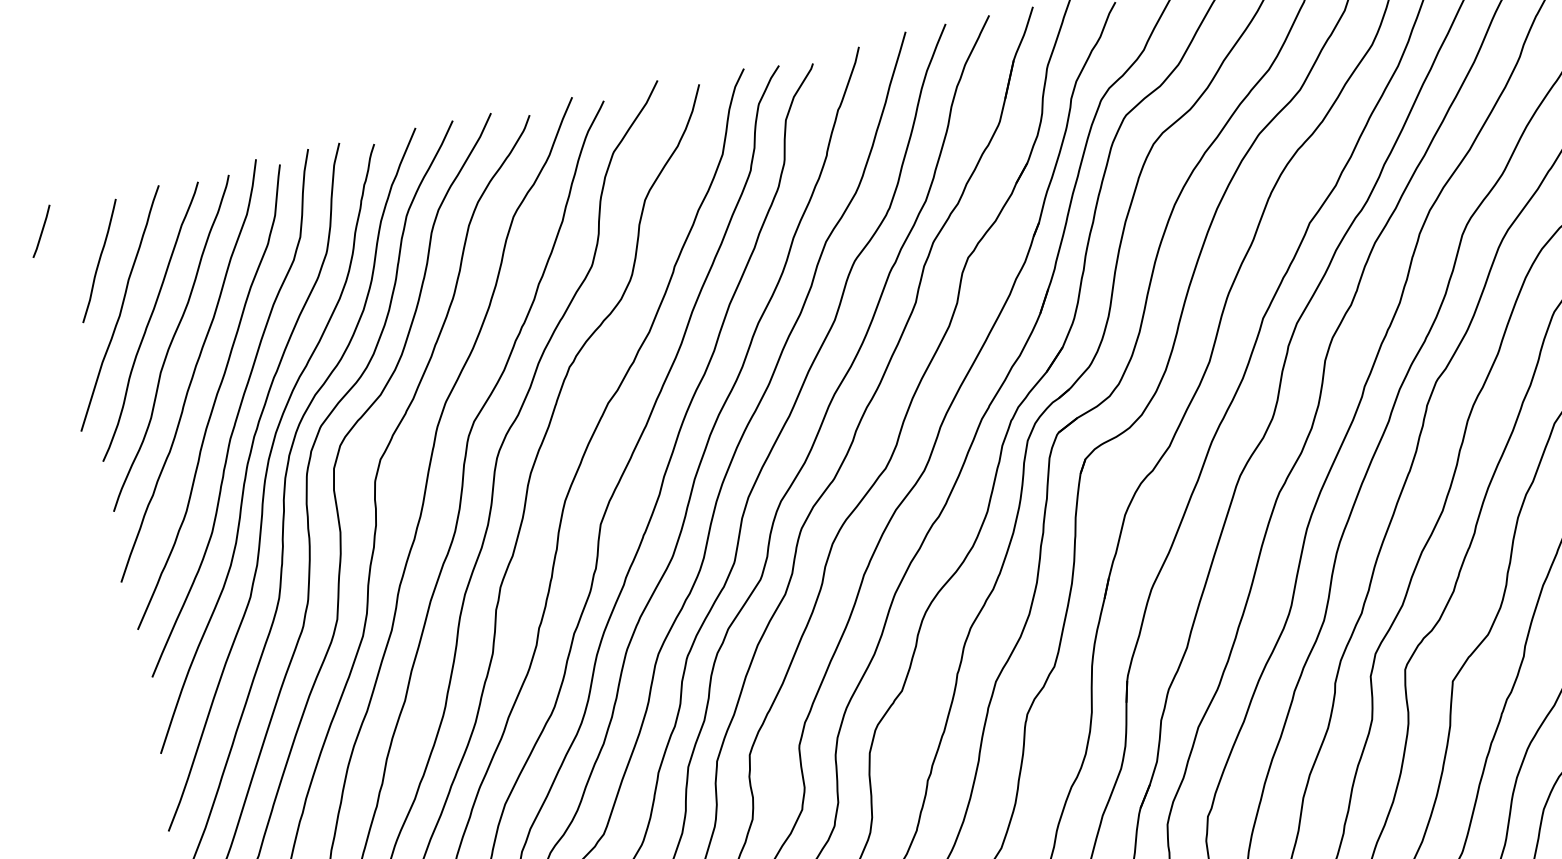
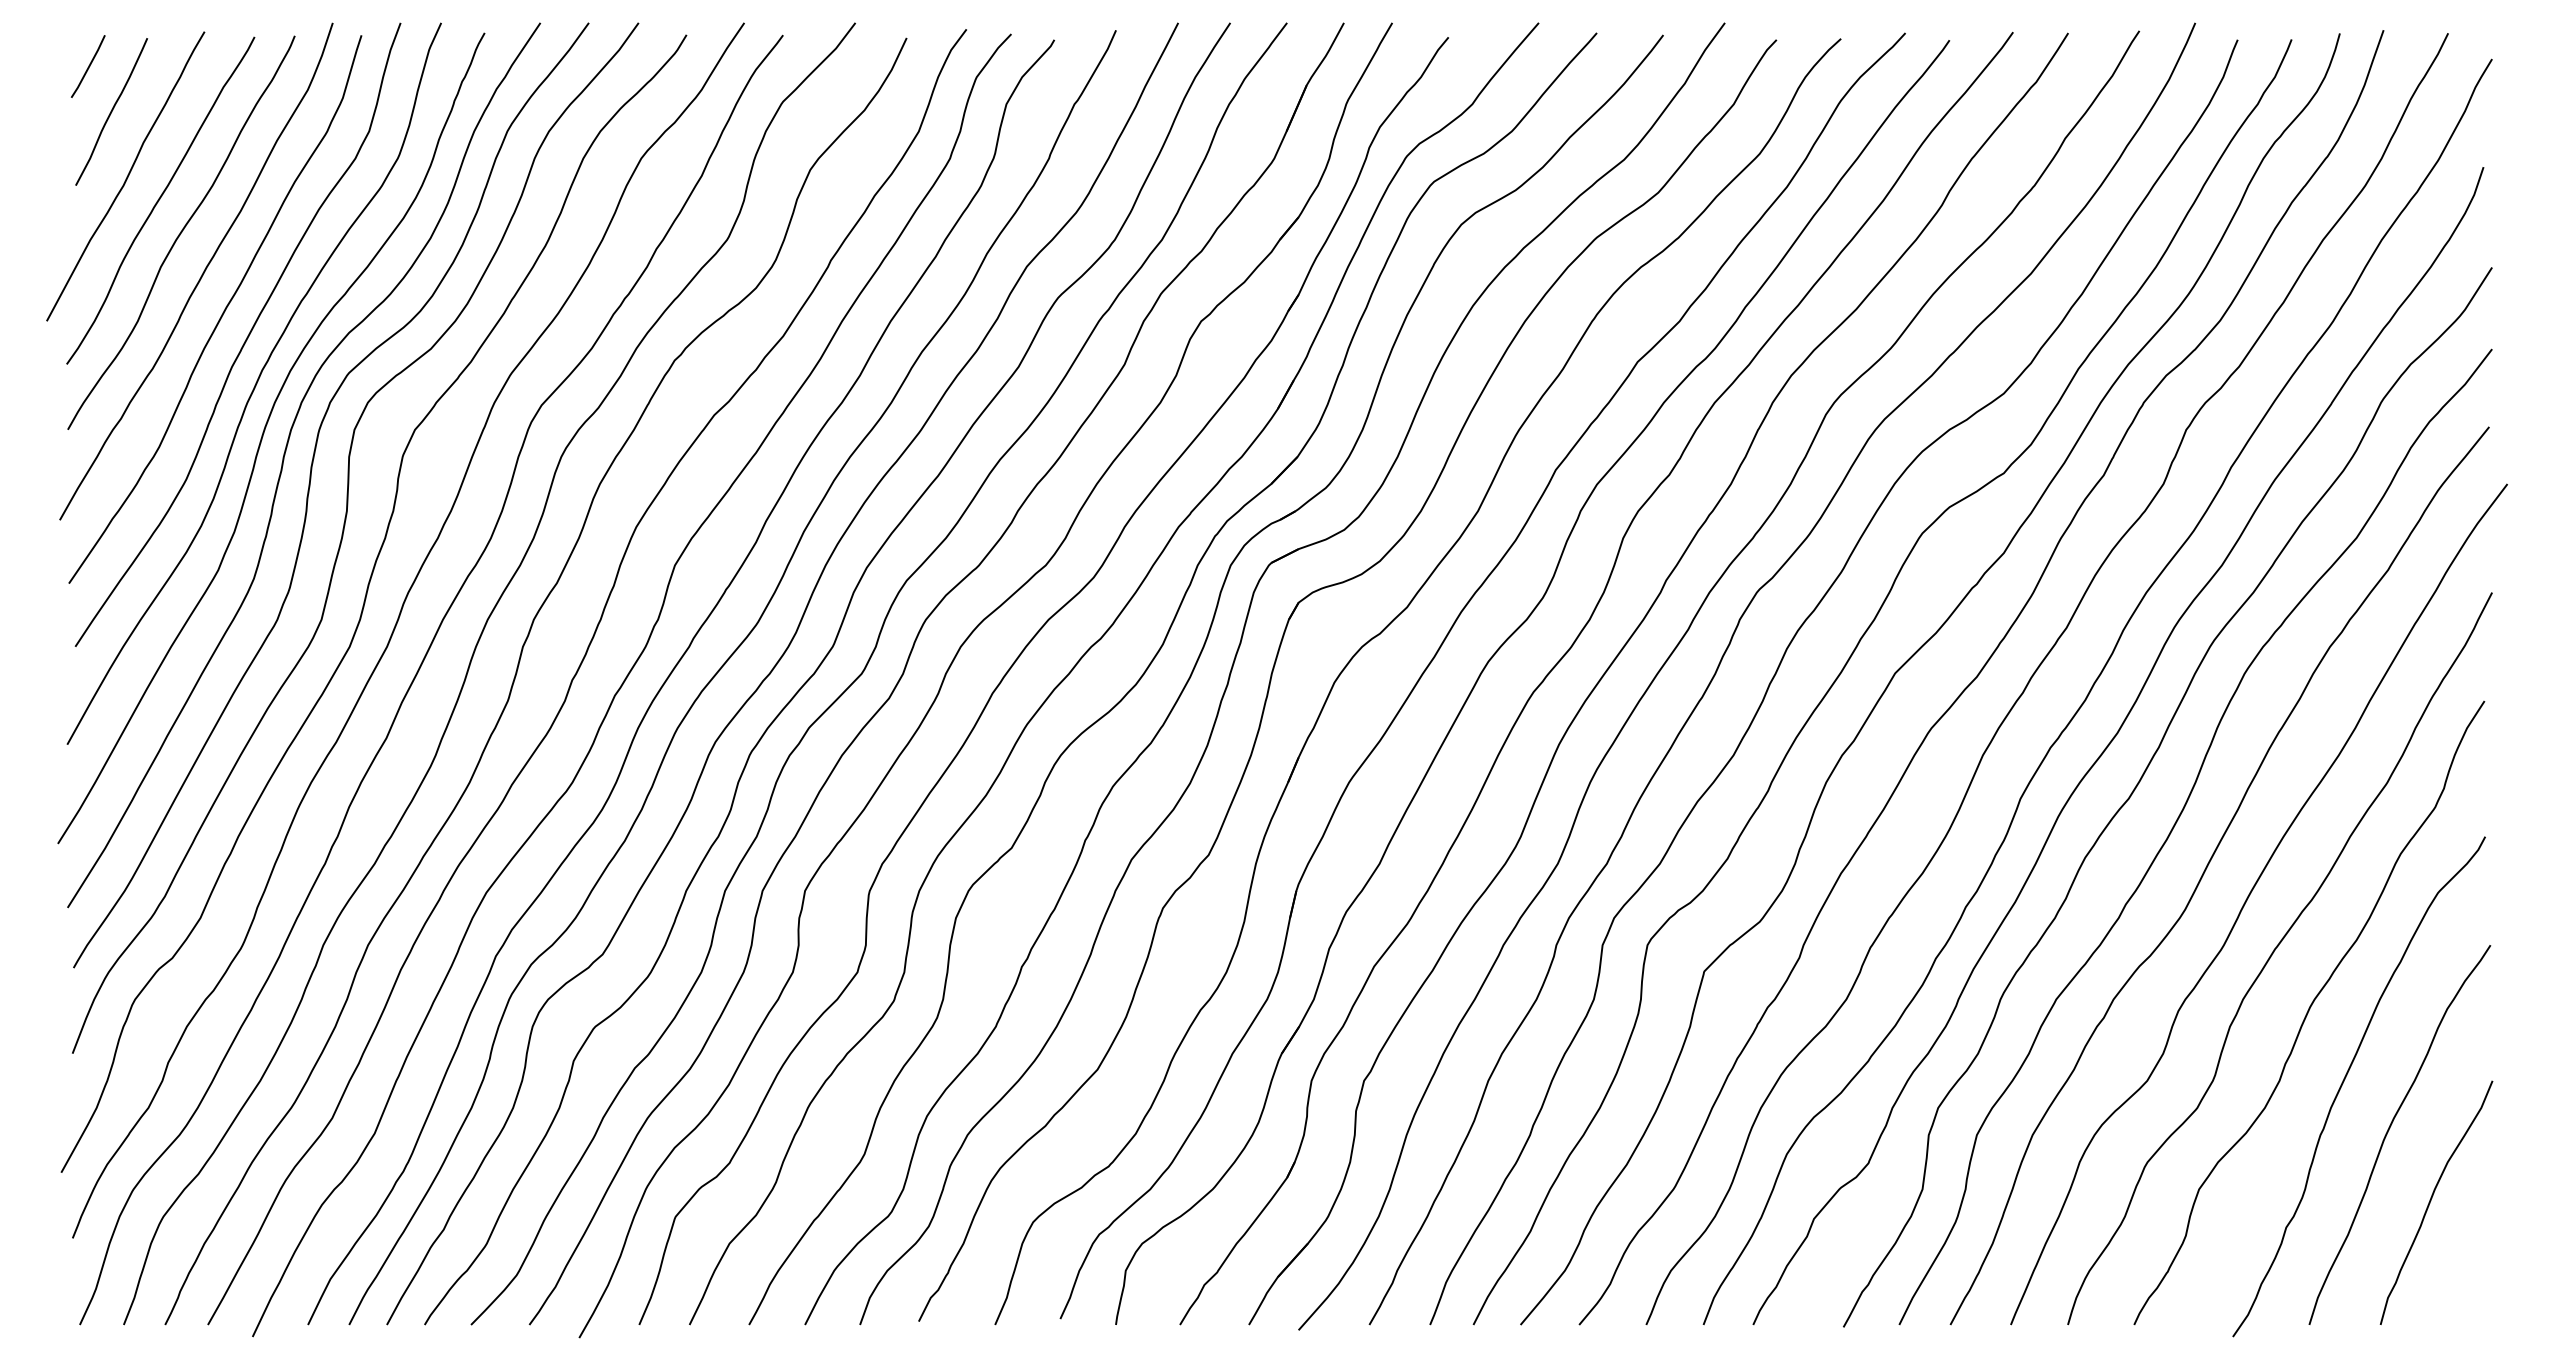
line: (41, 231) -> (88, 66), moved

